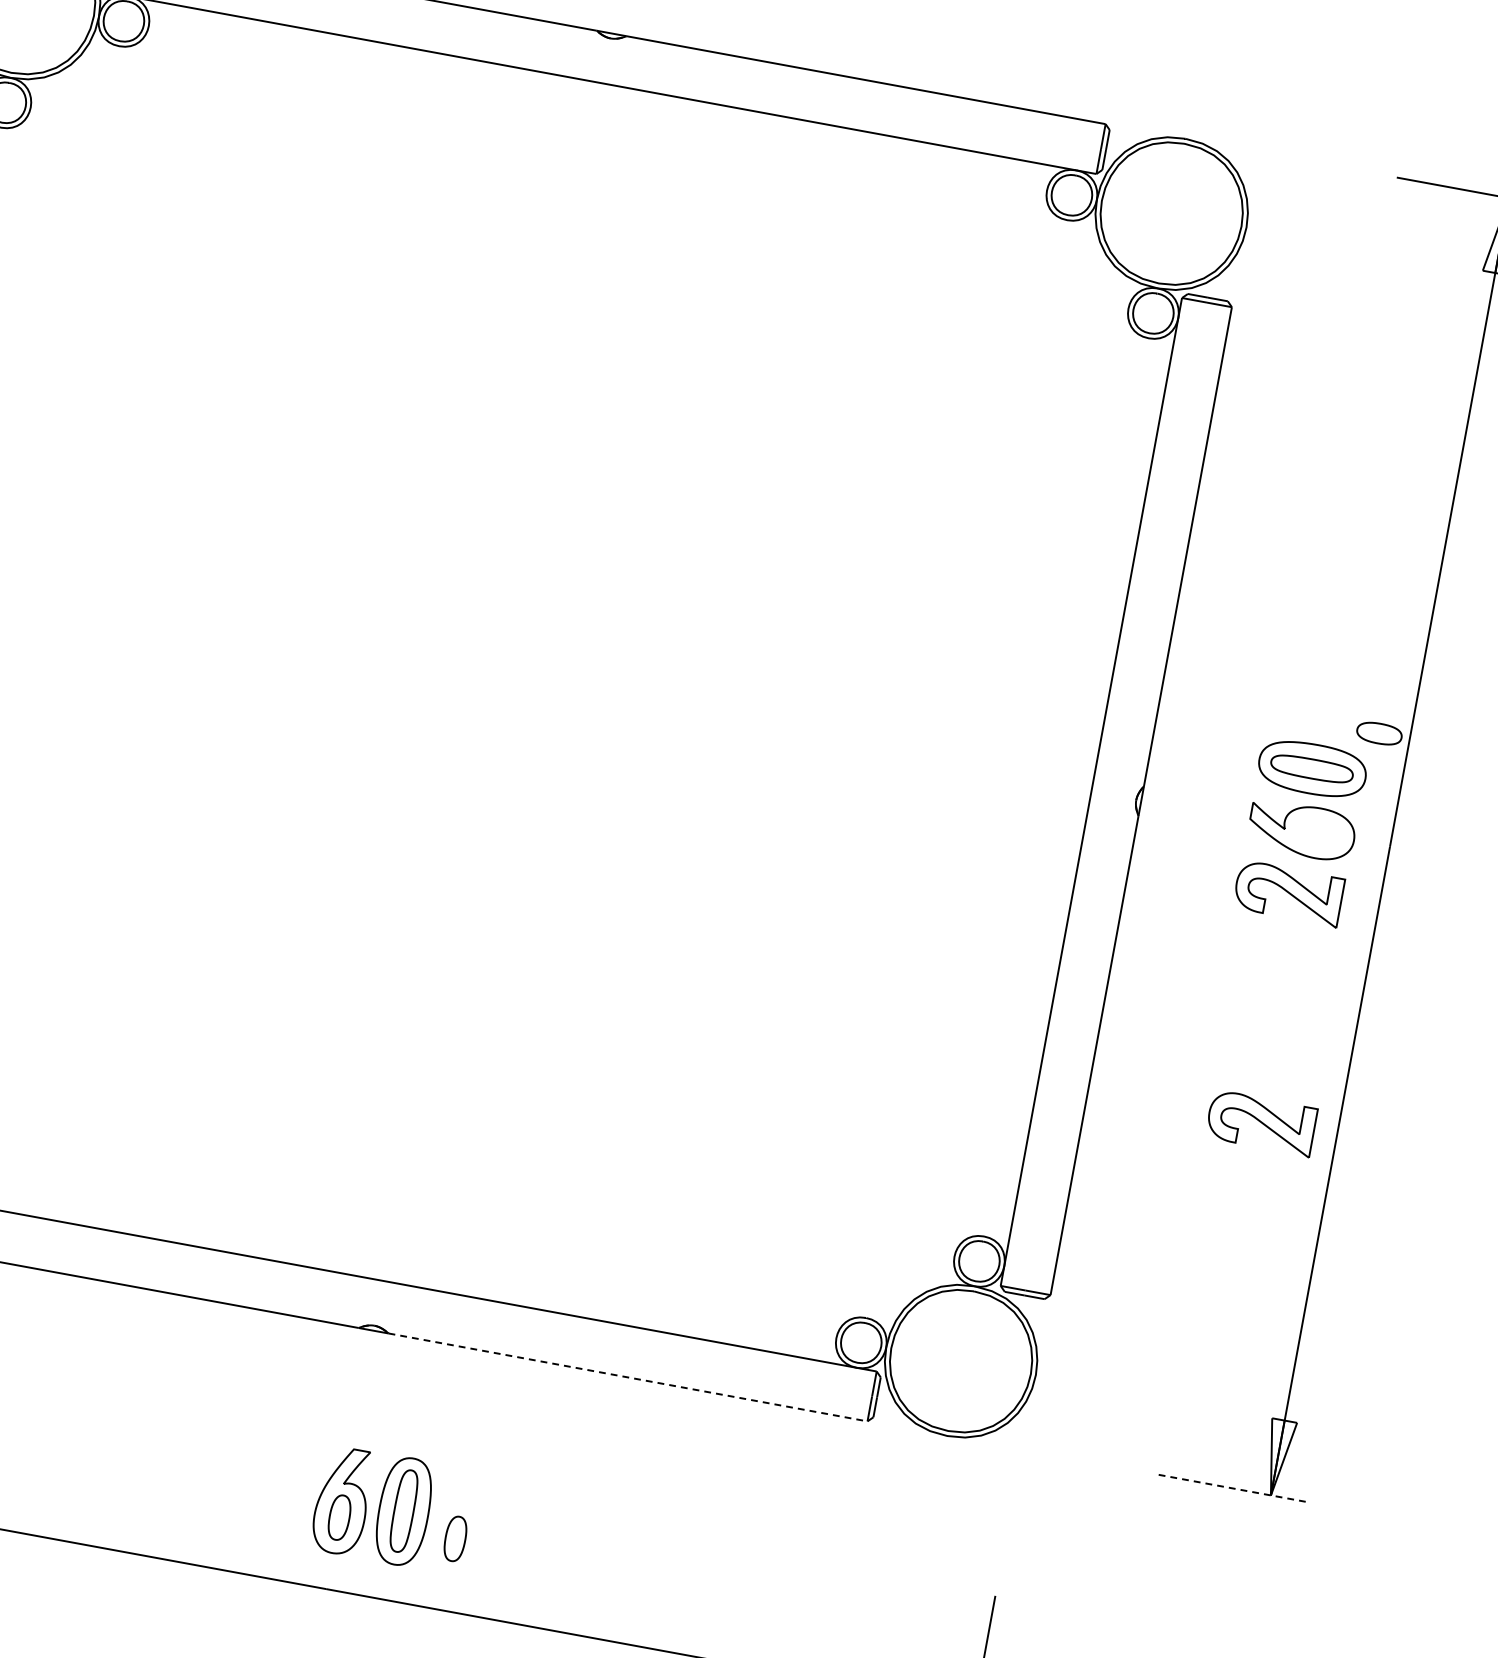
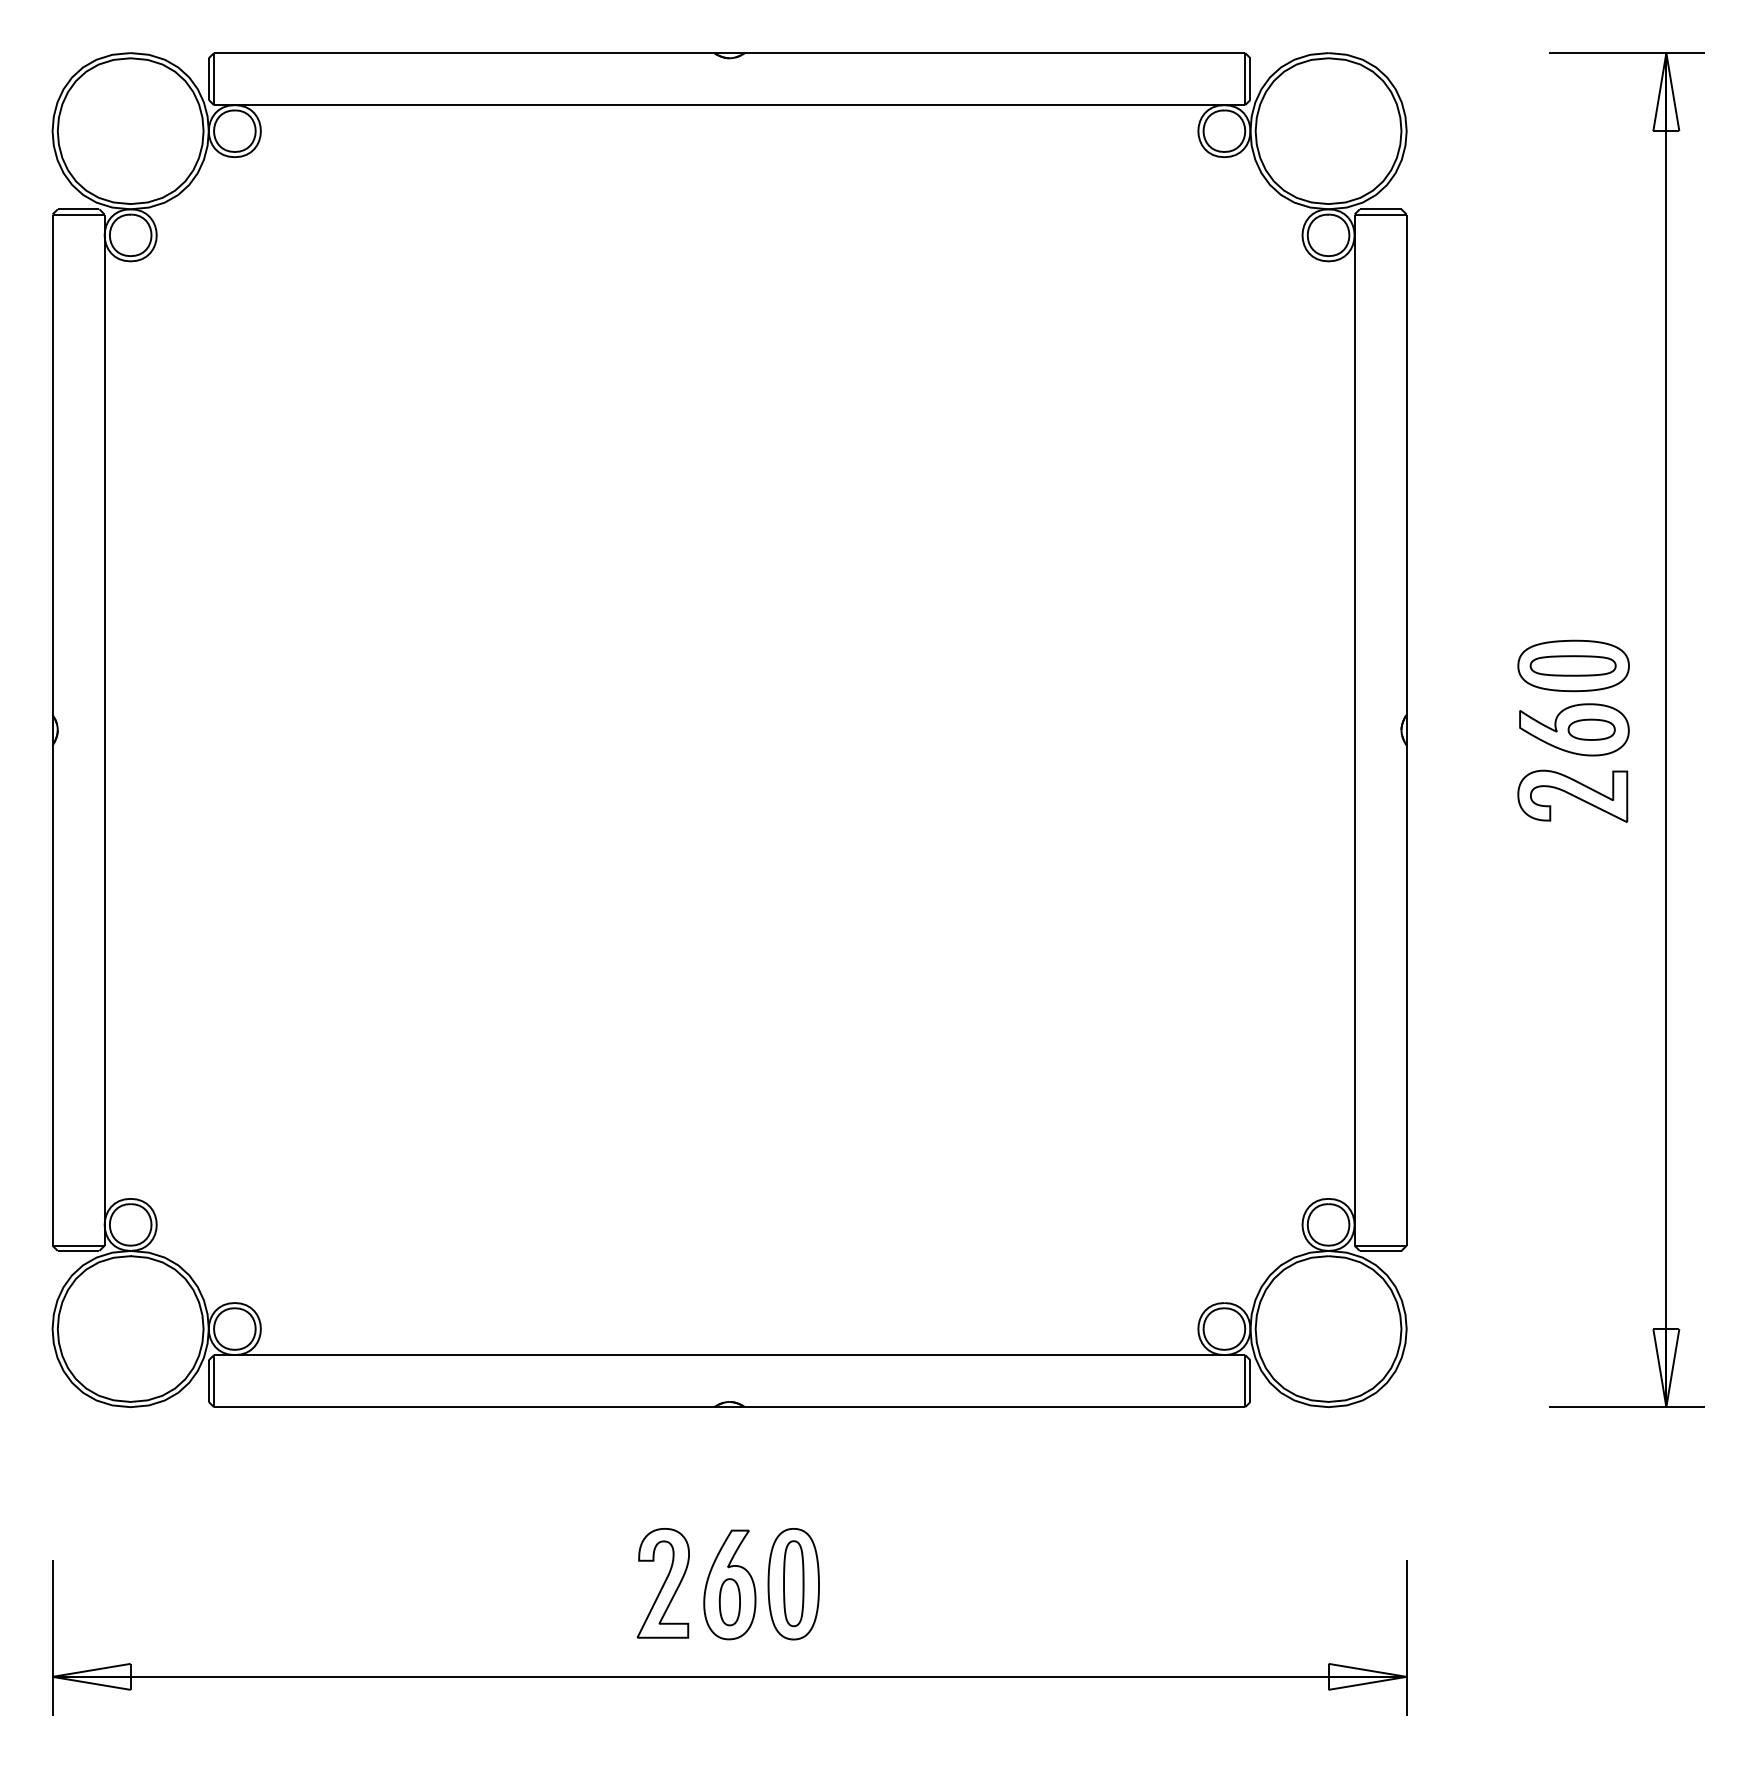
part: (1379, 733) -> (1591, 729), moved
part: (1261, 1122) -> (1587, 1032), removed
line: (628, 1377) -> (995, 1407), dashed -> solid
part: (278, 1487) -> (662, 1583), added
line: (1233, 1488) -> (1627, 1407), dashed -> solid
part: (455, 1539) -> (850, 1602), removed

